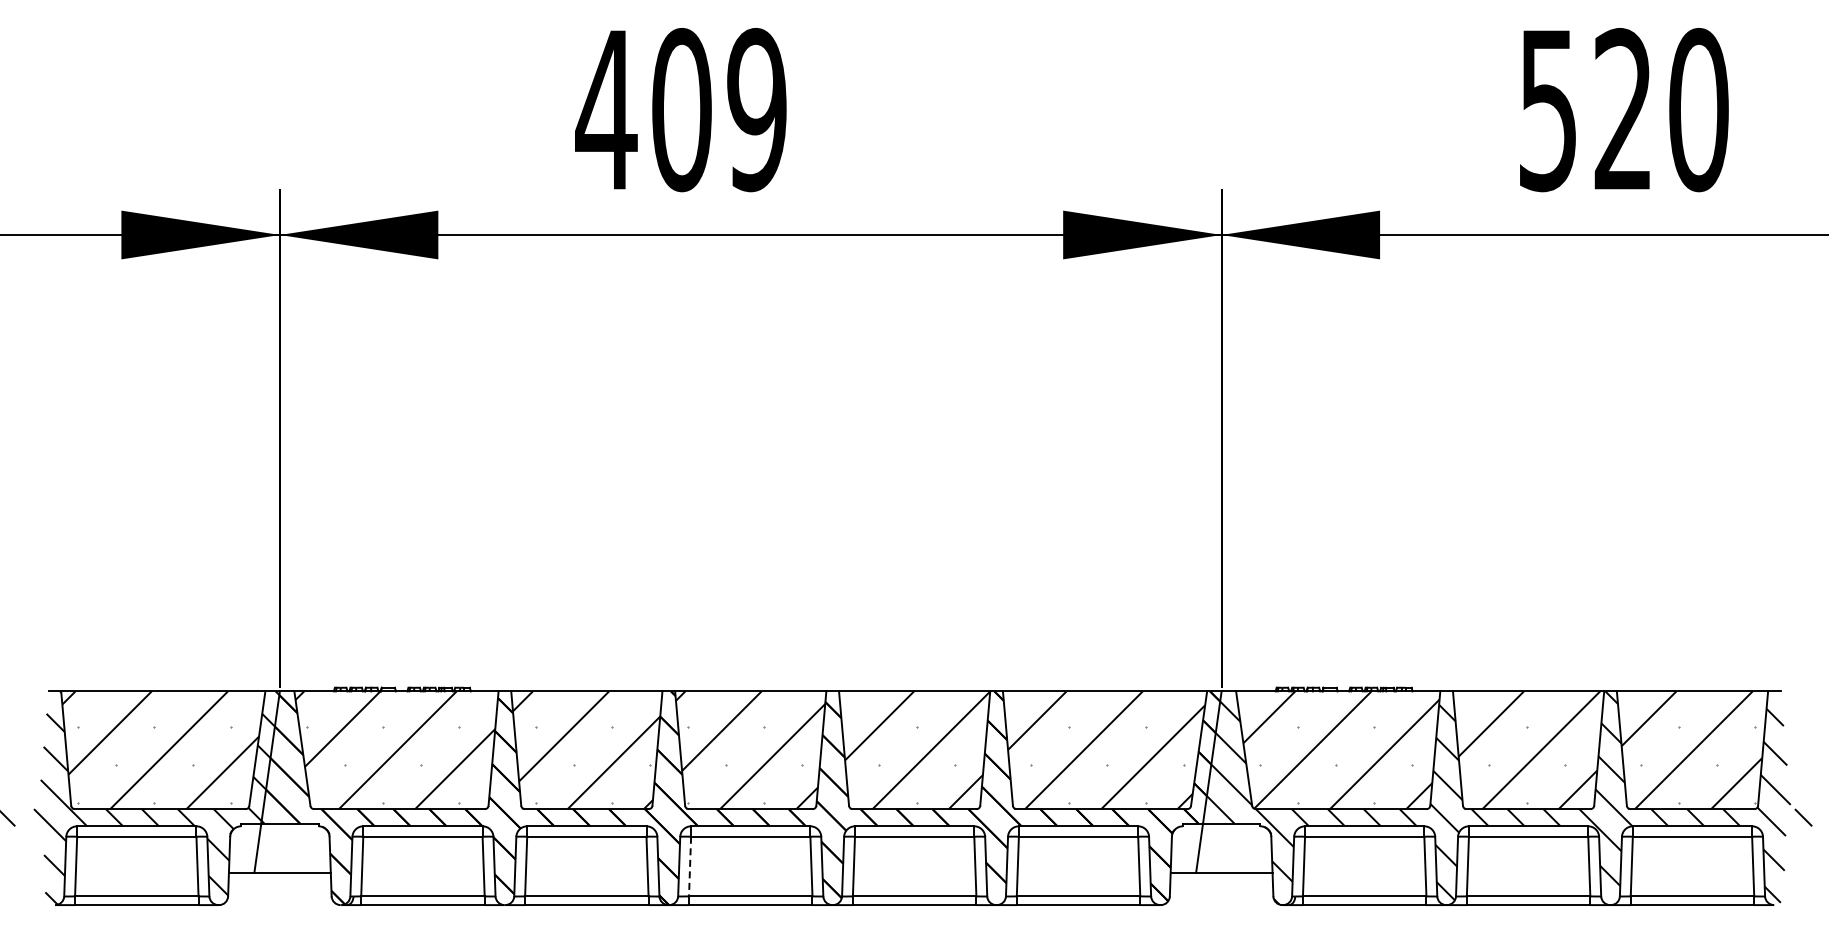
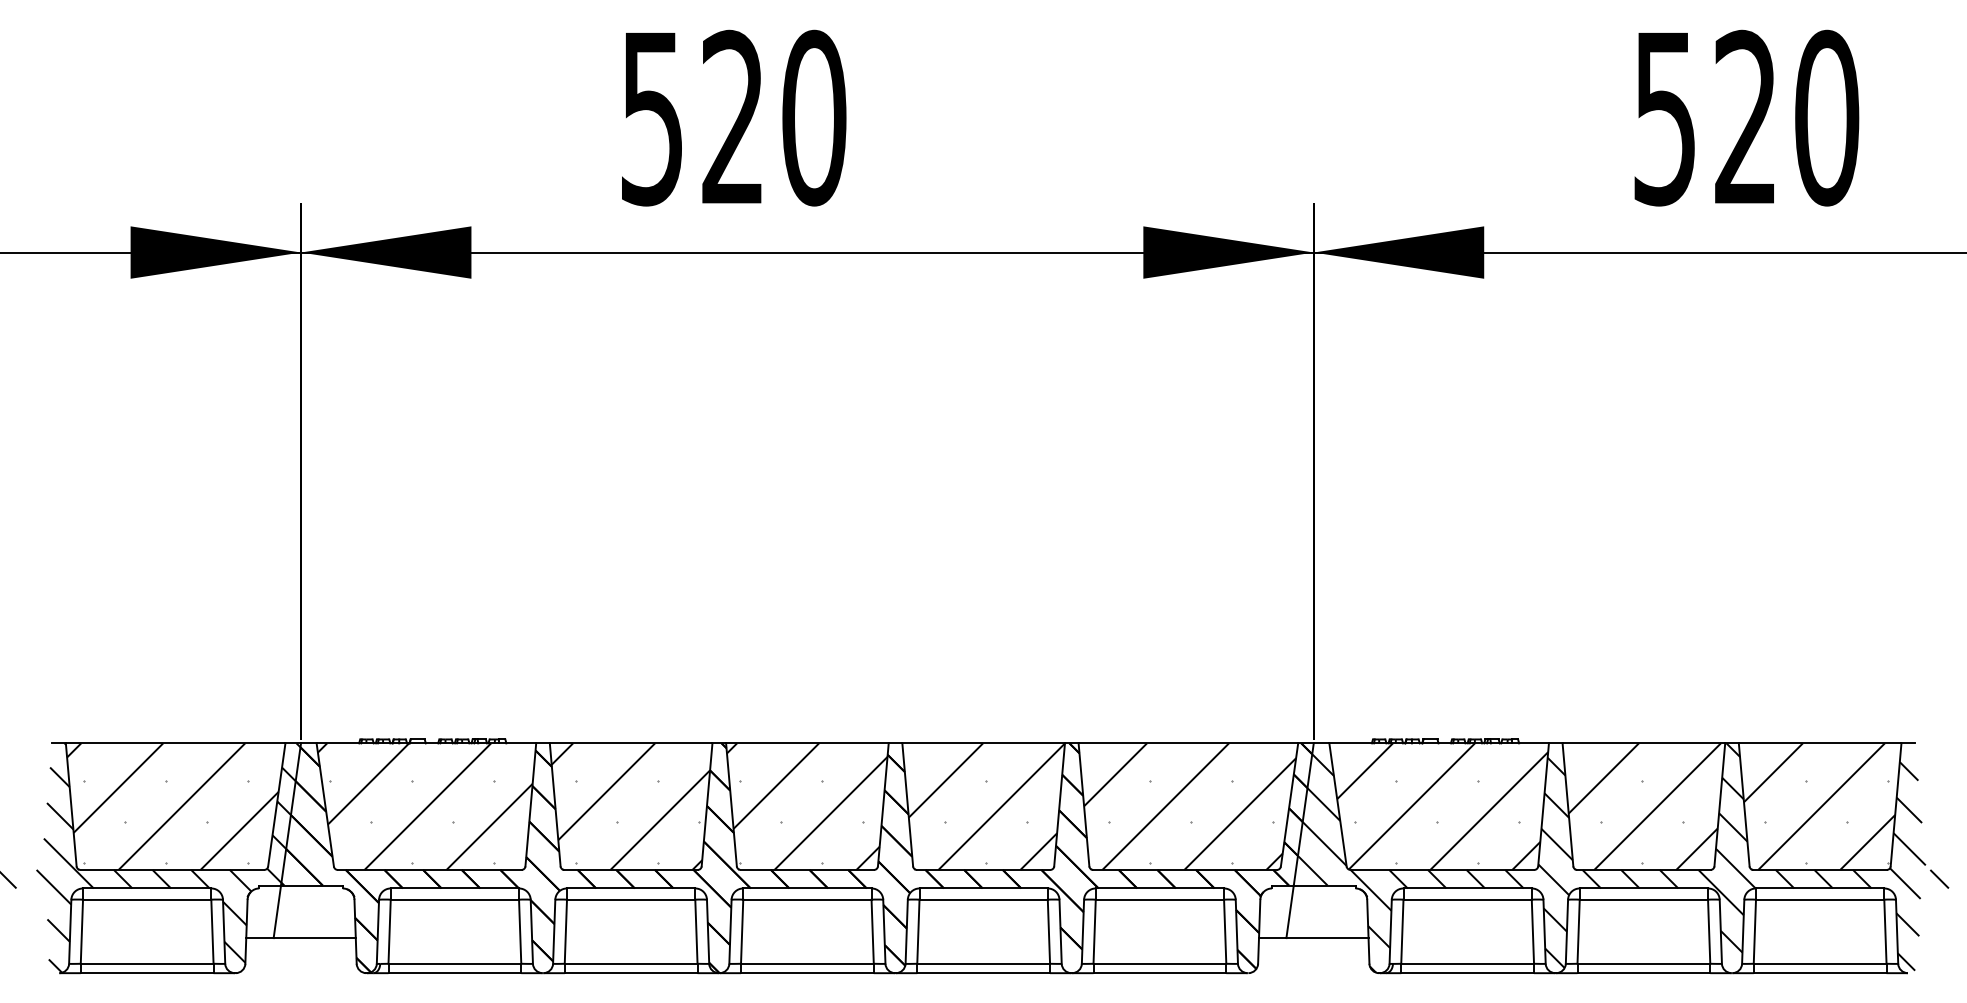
text: (681, 110) -> (732, 118), 409 -> 520
line: (690, 866) -> (742, 931), dashed -> solid

